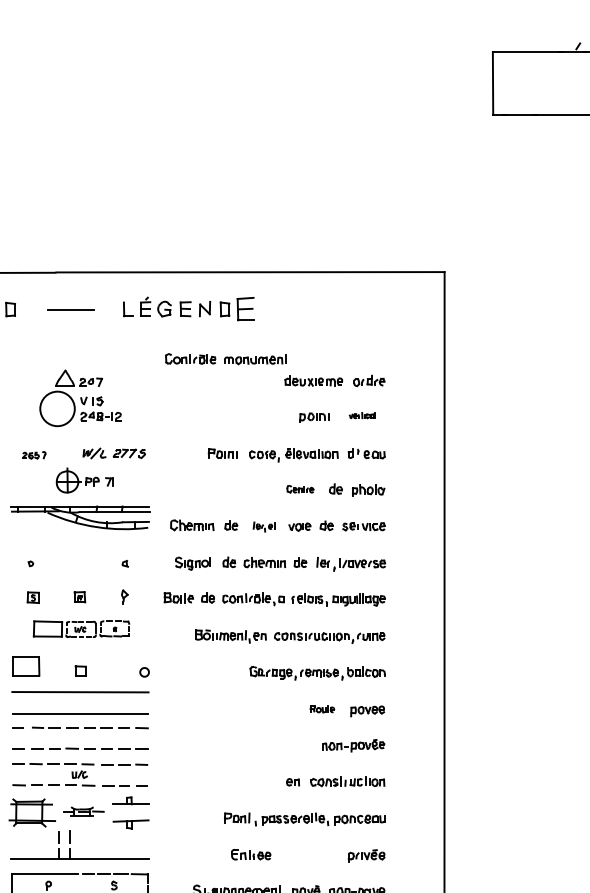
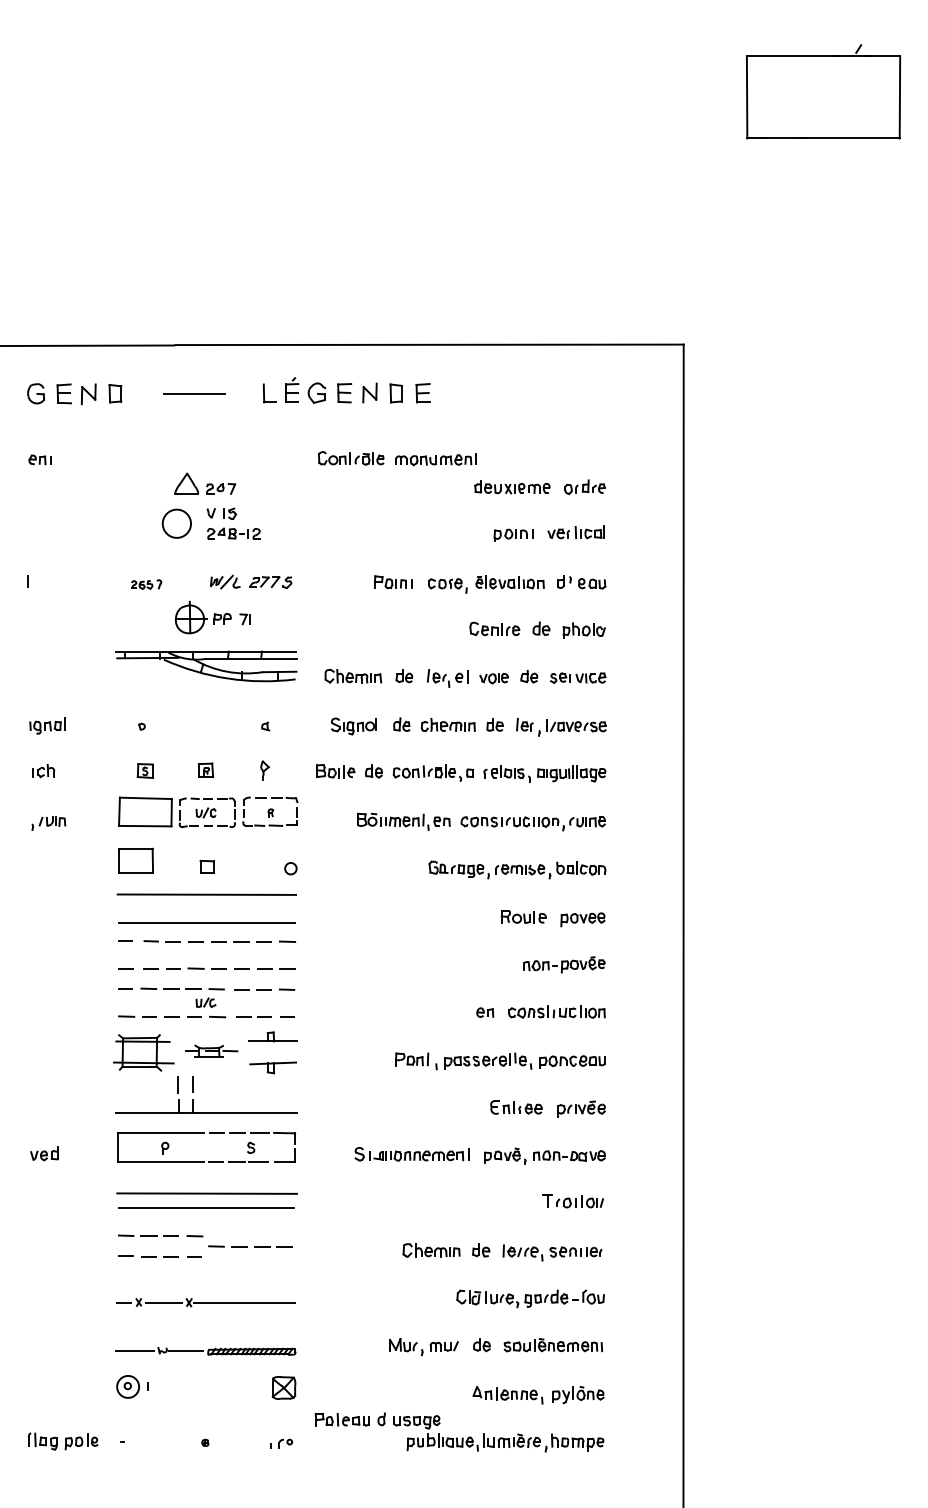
part: (245, 309) -> (422, 393), size x0.62
circle: (57, 408) -> (176, 523), size x0.62
part: (361, 415) -> (575, 532), size x1.67
part: (300, 488) -> (494, 628), size x1.43
part: (264, 527) -> (447, 678), size x1.43
part: (81, 628) -> (208, 811), size x1.43
part: (322, 708) -> (523, 916), size x1.43
part: (251, 854) -> (516, 1107), moved

